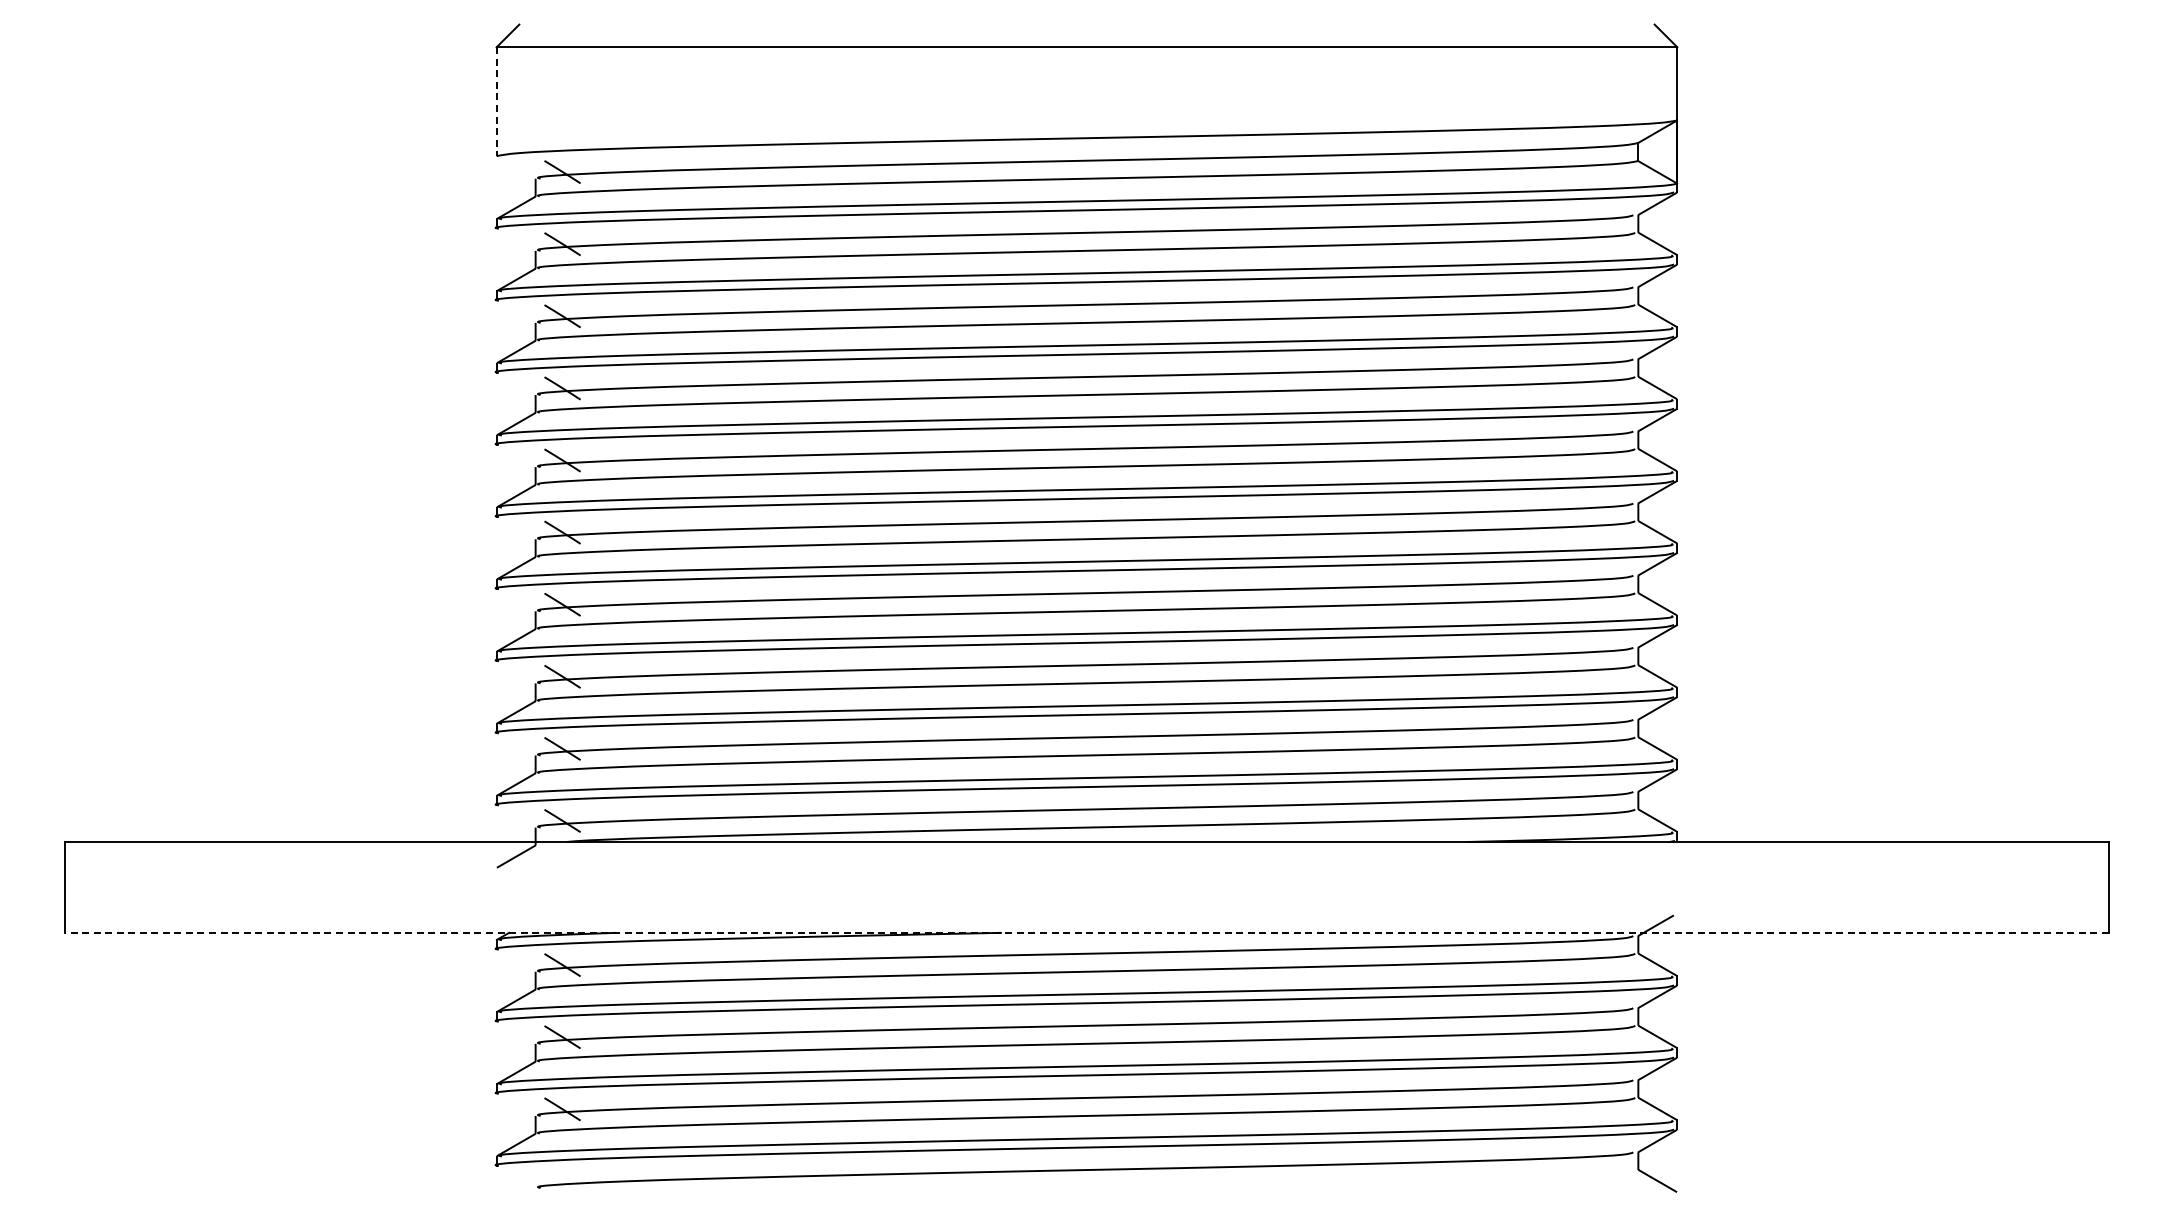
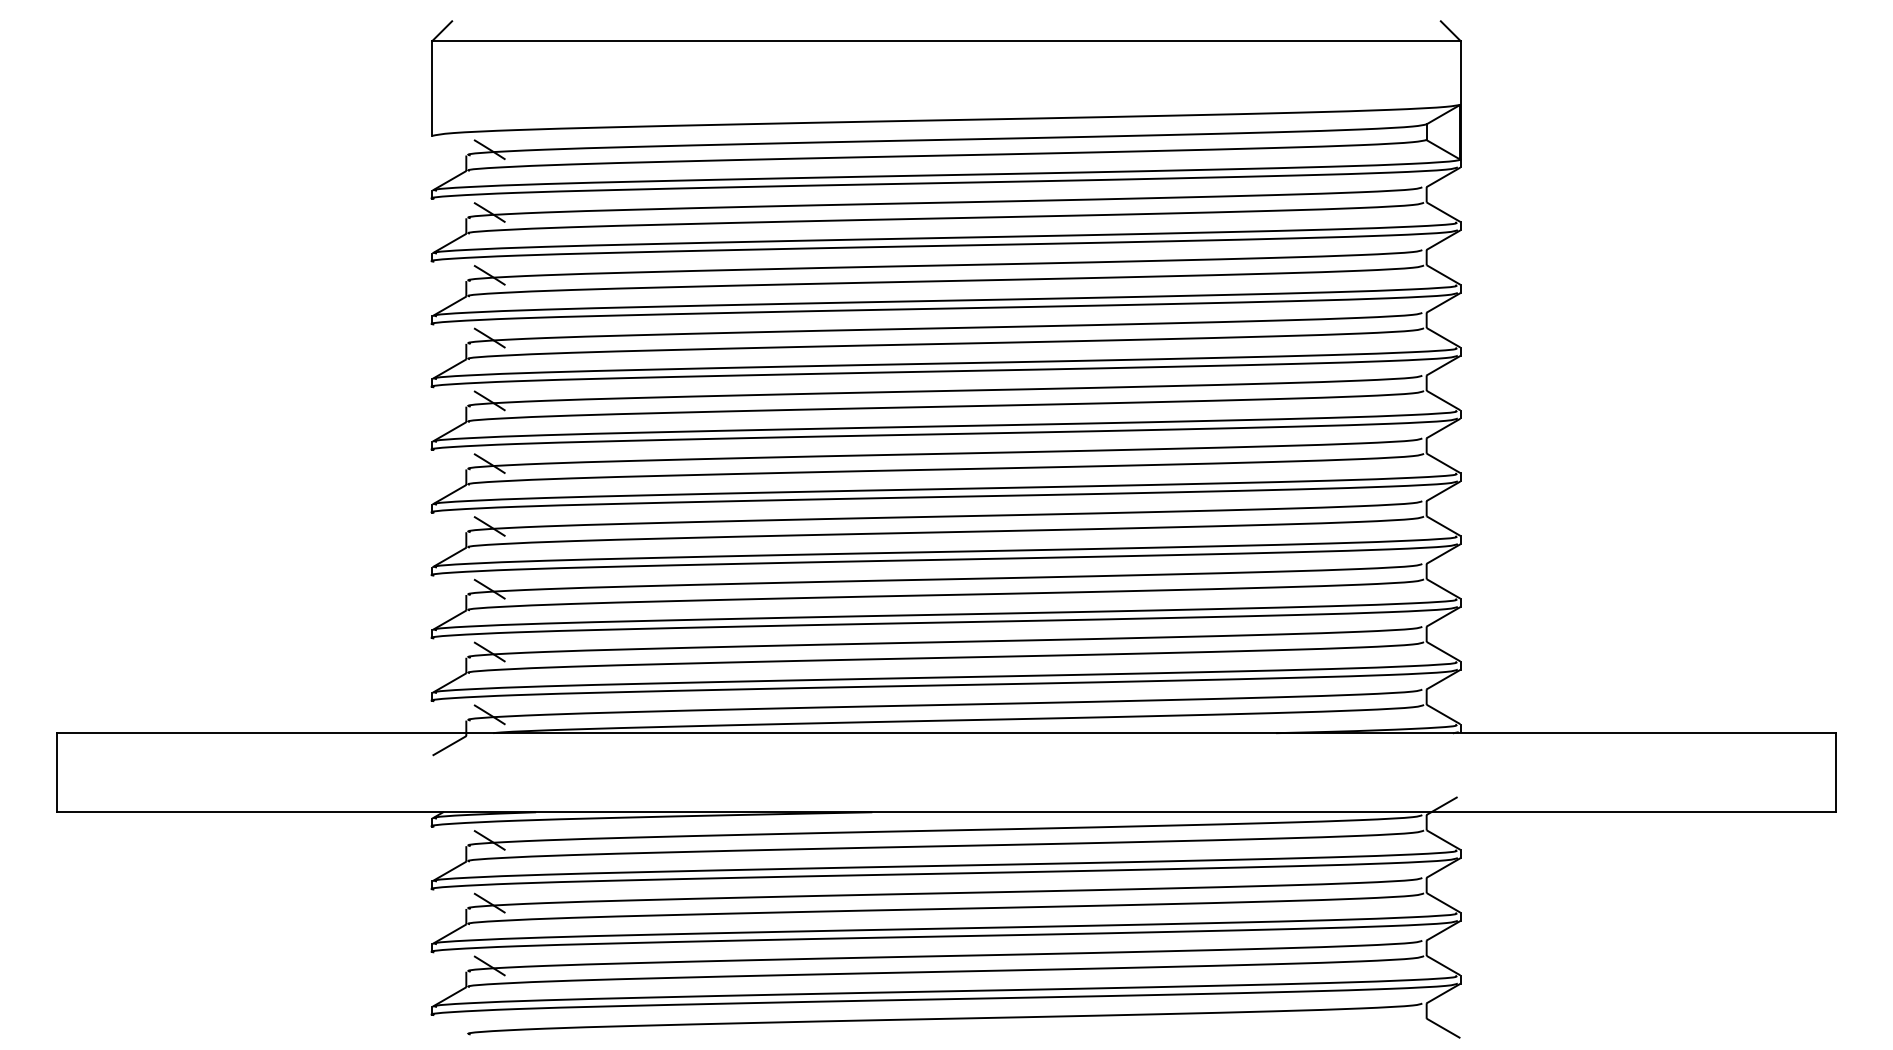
line: (496, 102) -> (432, 89), dashed -> solid
line: (1086, 932) -> (946, 811), dashed -> solid

